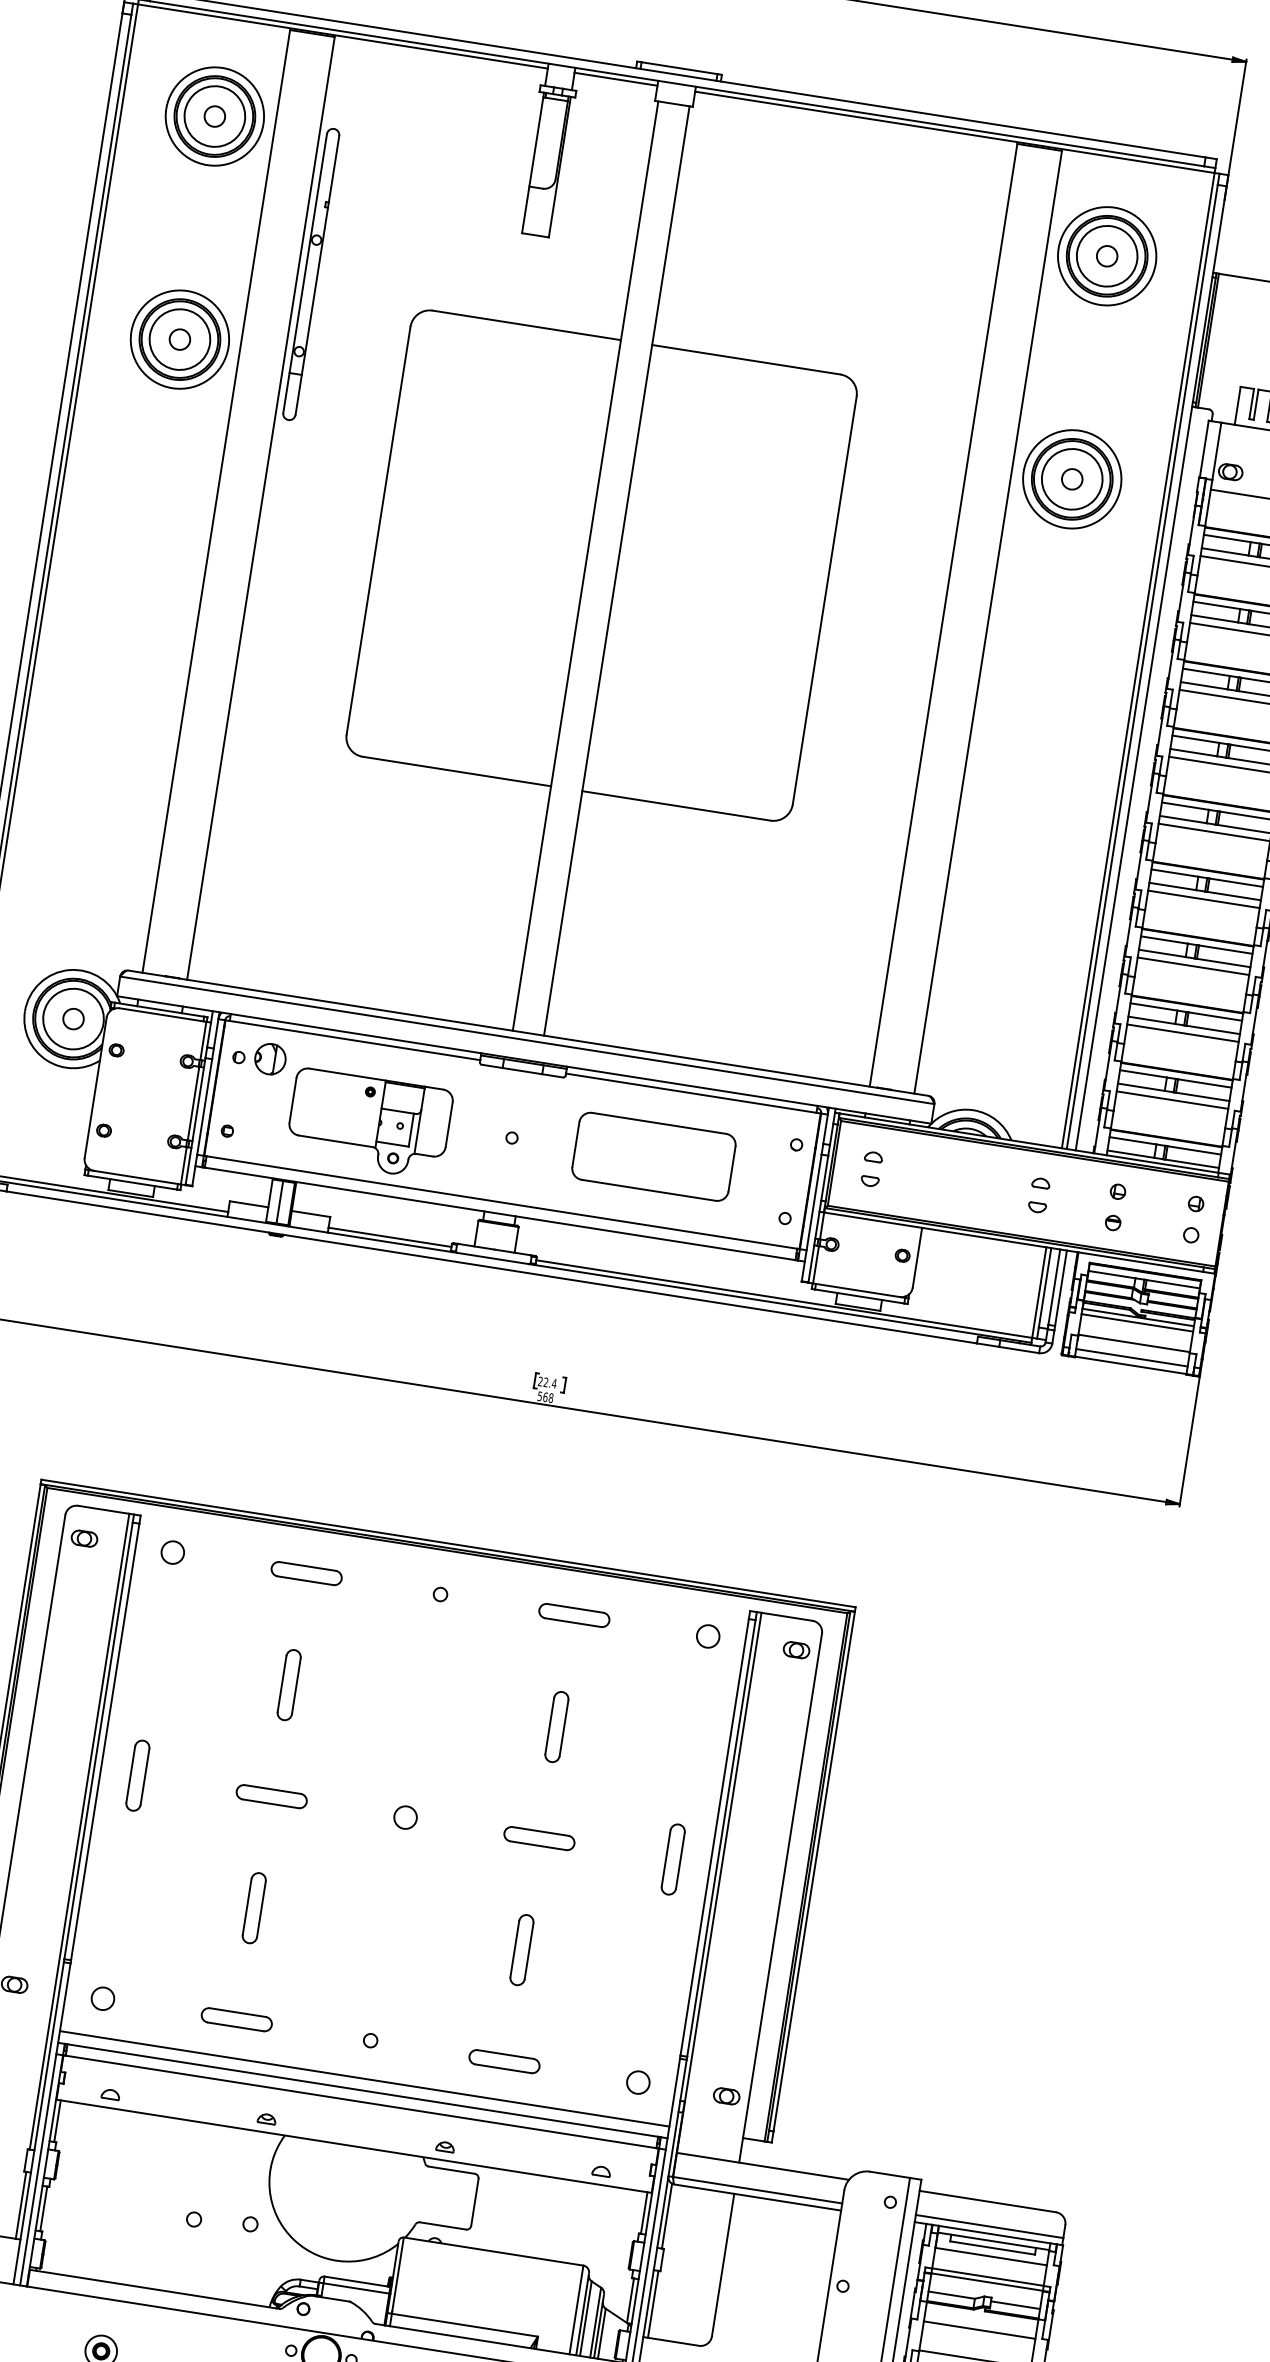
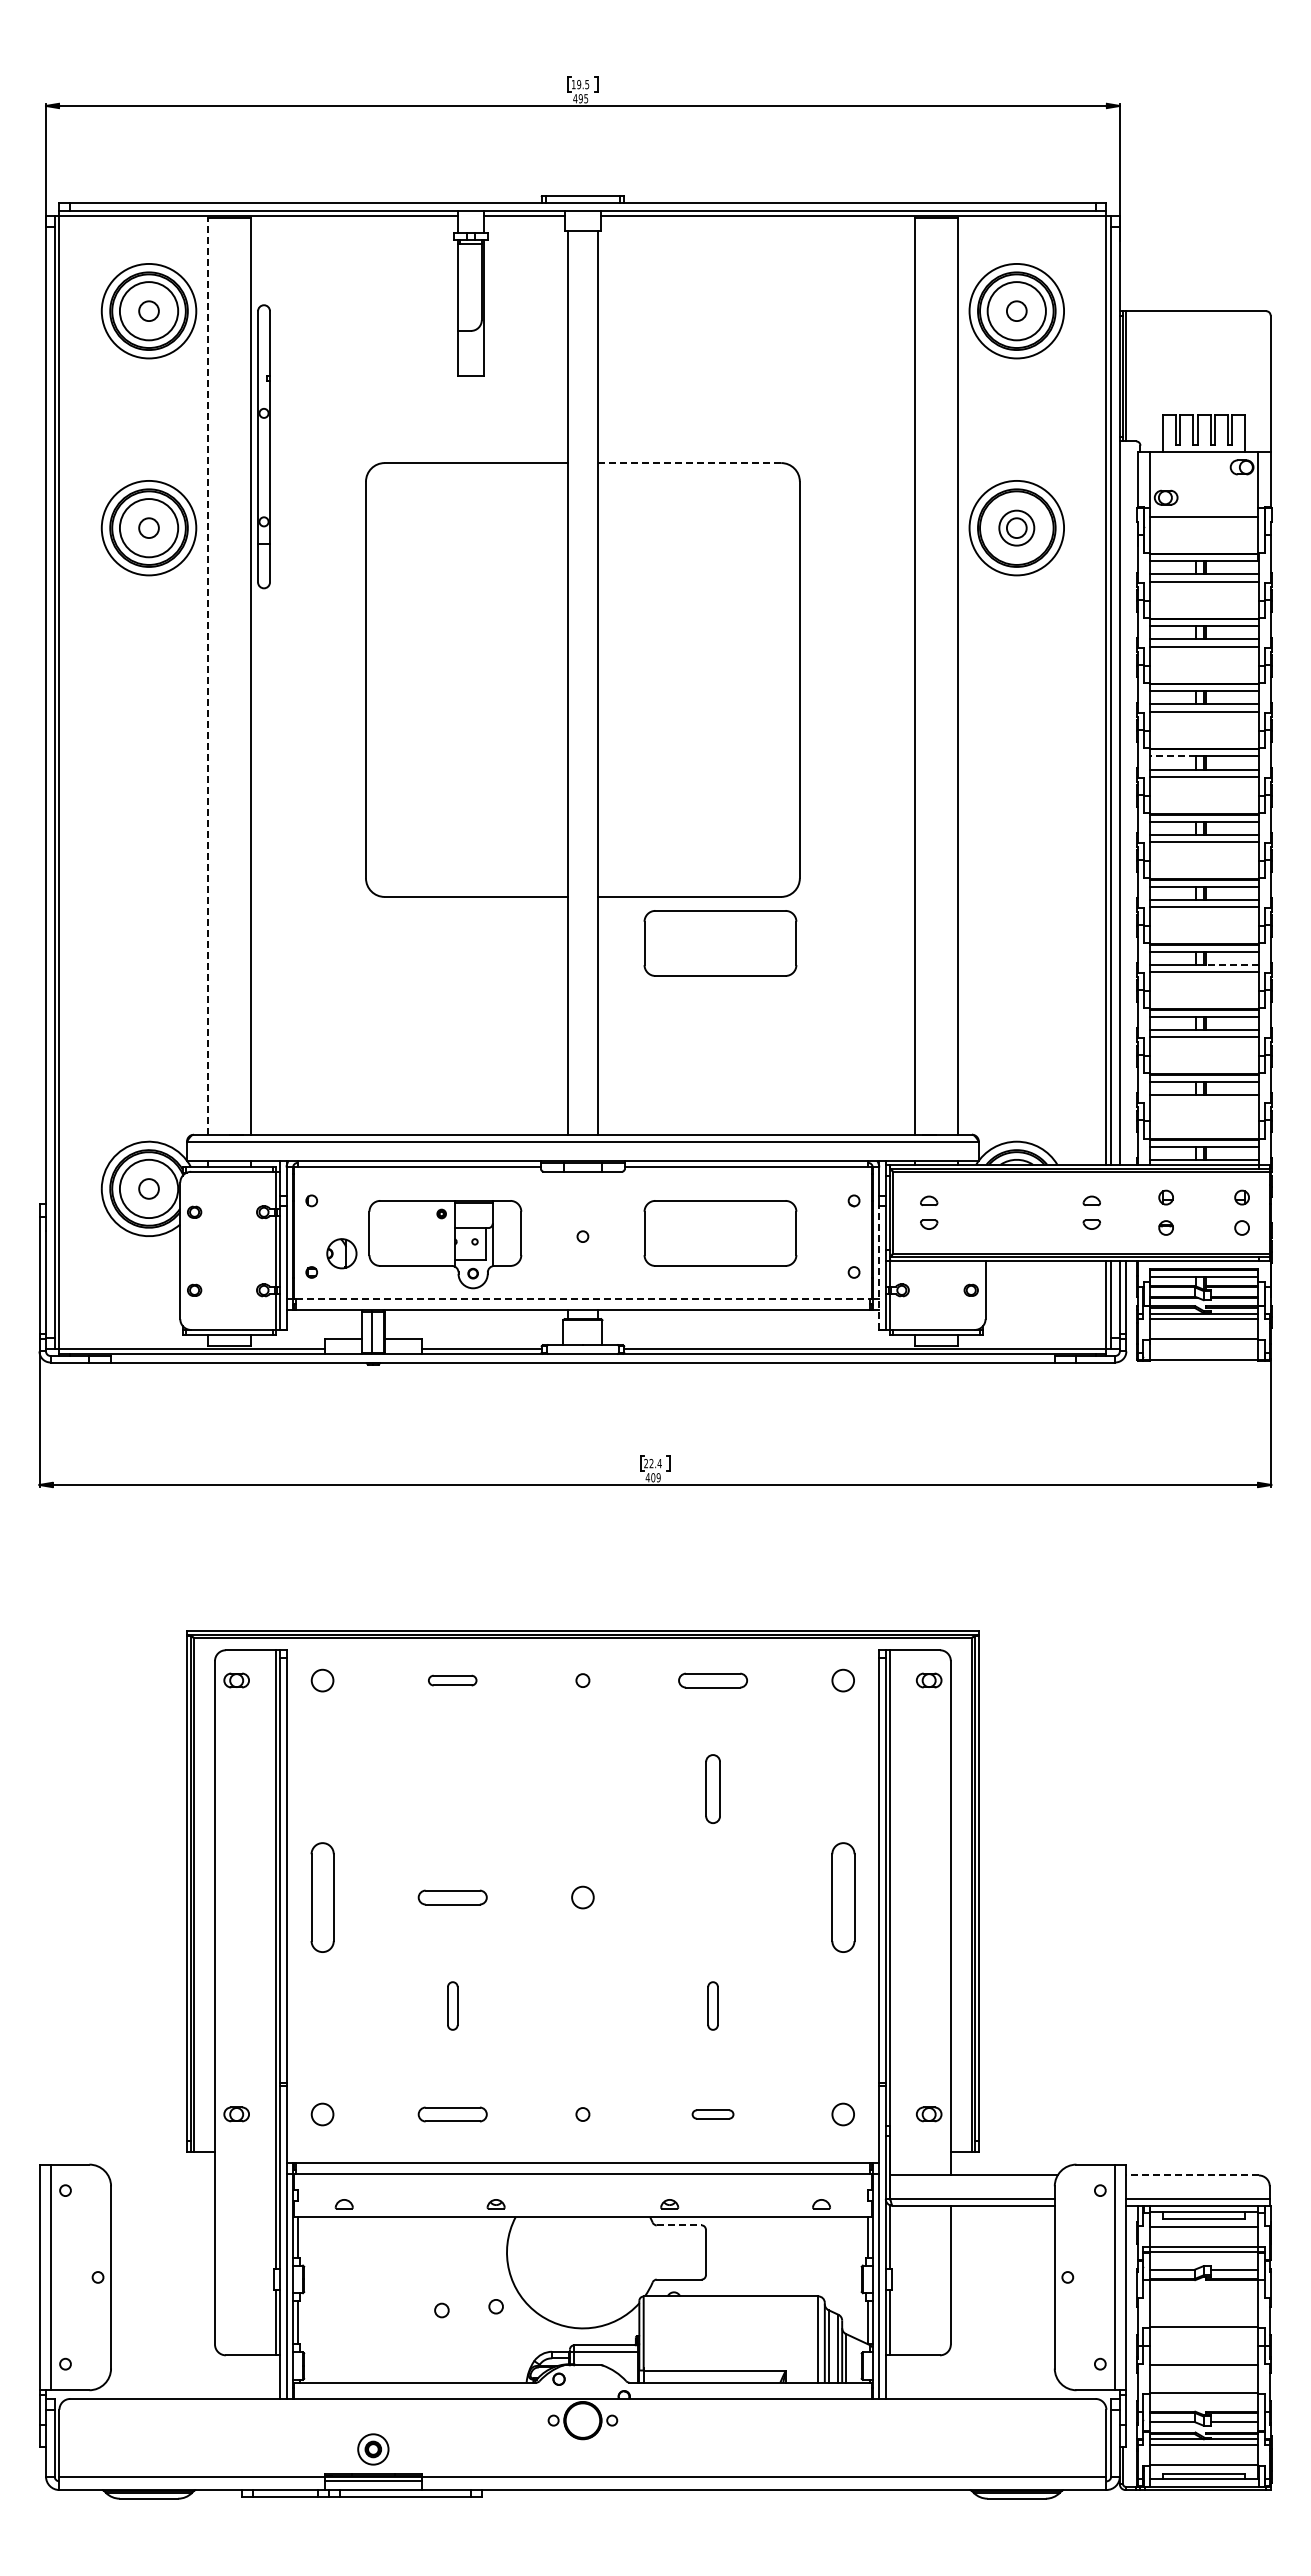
line: (746, 360) -> (689, 463), solid -> dashed
circle: (1071, 479) -> (1016, 528), size x0.6
line: (216, 500) -> (207, 675), solid -> dashed
line: (1195, 739) -> (1172, 756), solid -> dashed
part: (700, 858) -> (720, 943), added
line: (1222, 962) -> (1231, 964), solid -> dashed
part: (270, 1058) -> (341, 1253), moved
line: (1172, 1100) -> (1204, 1102), removed
line: (502, 1202) -> (583, 1299), solid -> dashed
line: (812, 1217) -> (879, 1267), solid -> dashed
line: (1131, 1358) -> (1203, 1353), removed
text: (544, 1396) -> (652, 1477), 568 -> 409
part: (306, 1573) -> (452, 1680), size x0.7
part: (289, 1684) -> (452, 1788), removed
part: (137, 1775) -> (322, 1897), size x1.6
part: (538, 1838) -> (712, 1897), removed
part: (672, 1859) -> (842, 1897), size x1.6
part: (254, 1907) -> (452, 2005), size x0.7
part: (521, 1949) -> (712, 2005), size x0.7
part: (503, 2061) -> (712, 2114), size x0.6
line: (364, 2078) -> (582, 2151), removed
line: (452, 2170) -> (679, 2225), solid -> dashed
line: (987, 2201) -> (1192, 2175), solid -> dashed
line: (979, 2329) -> (1203, 2298), removed

